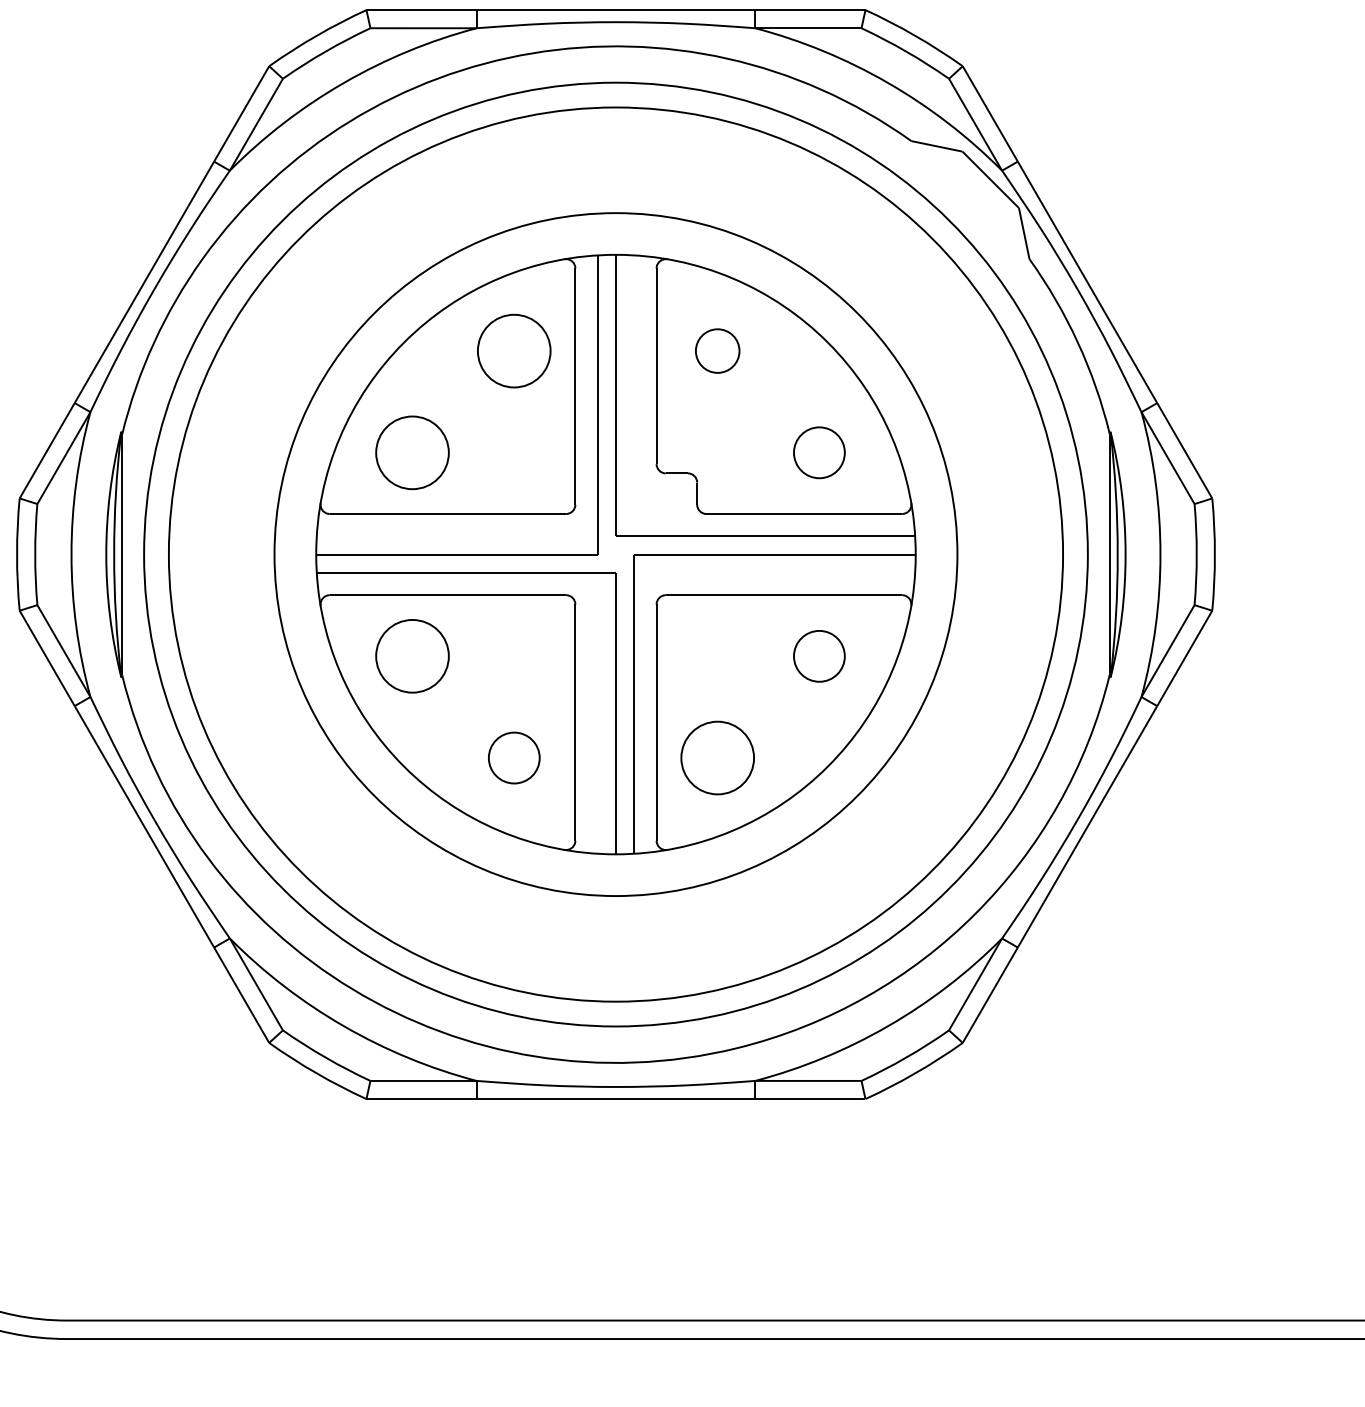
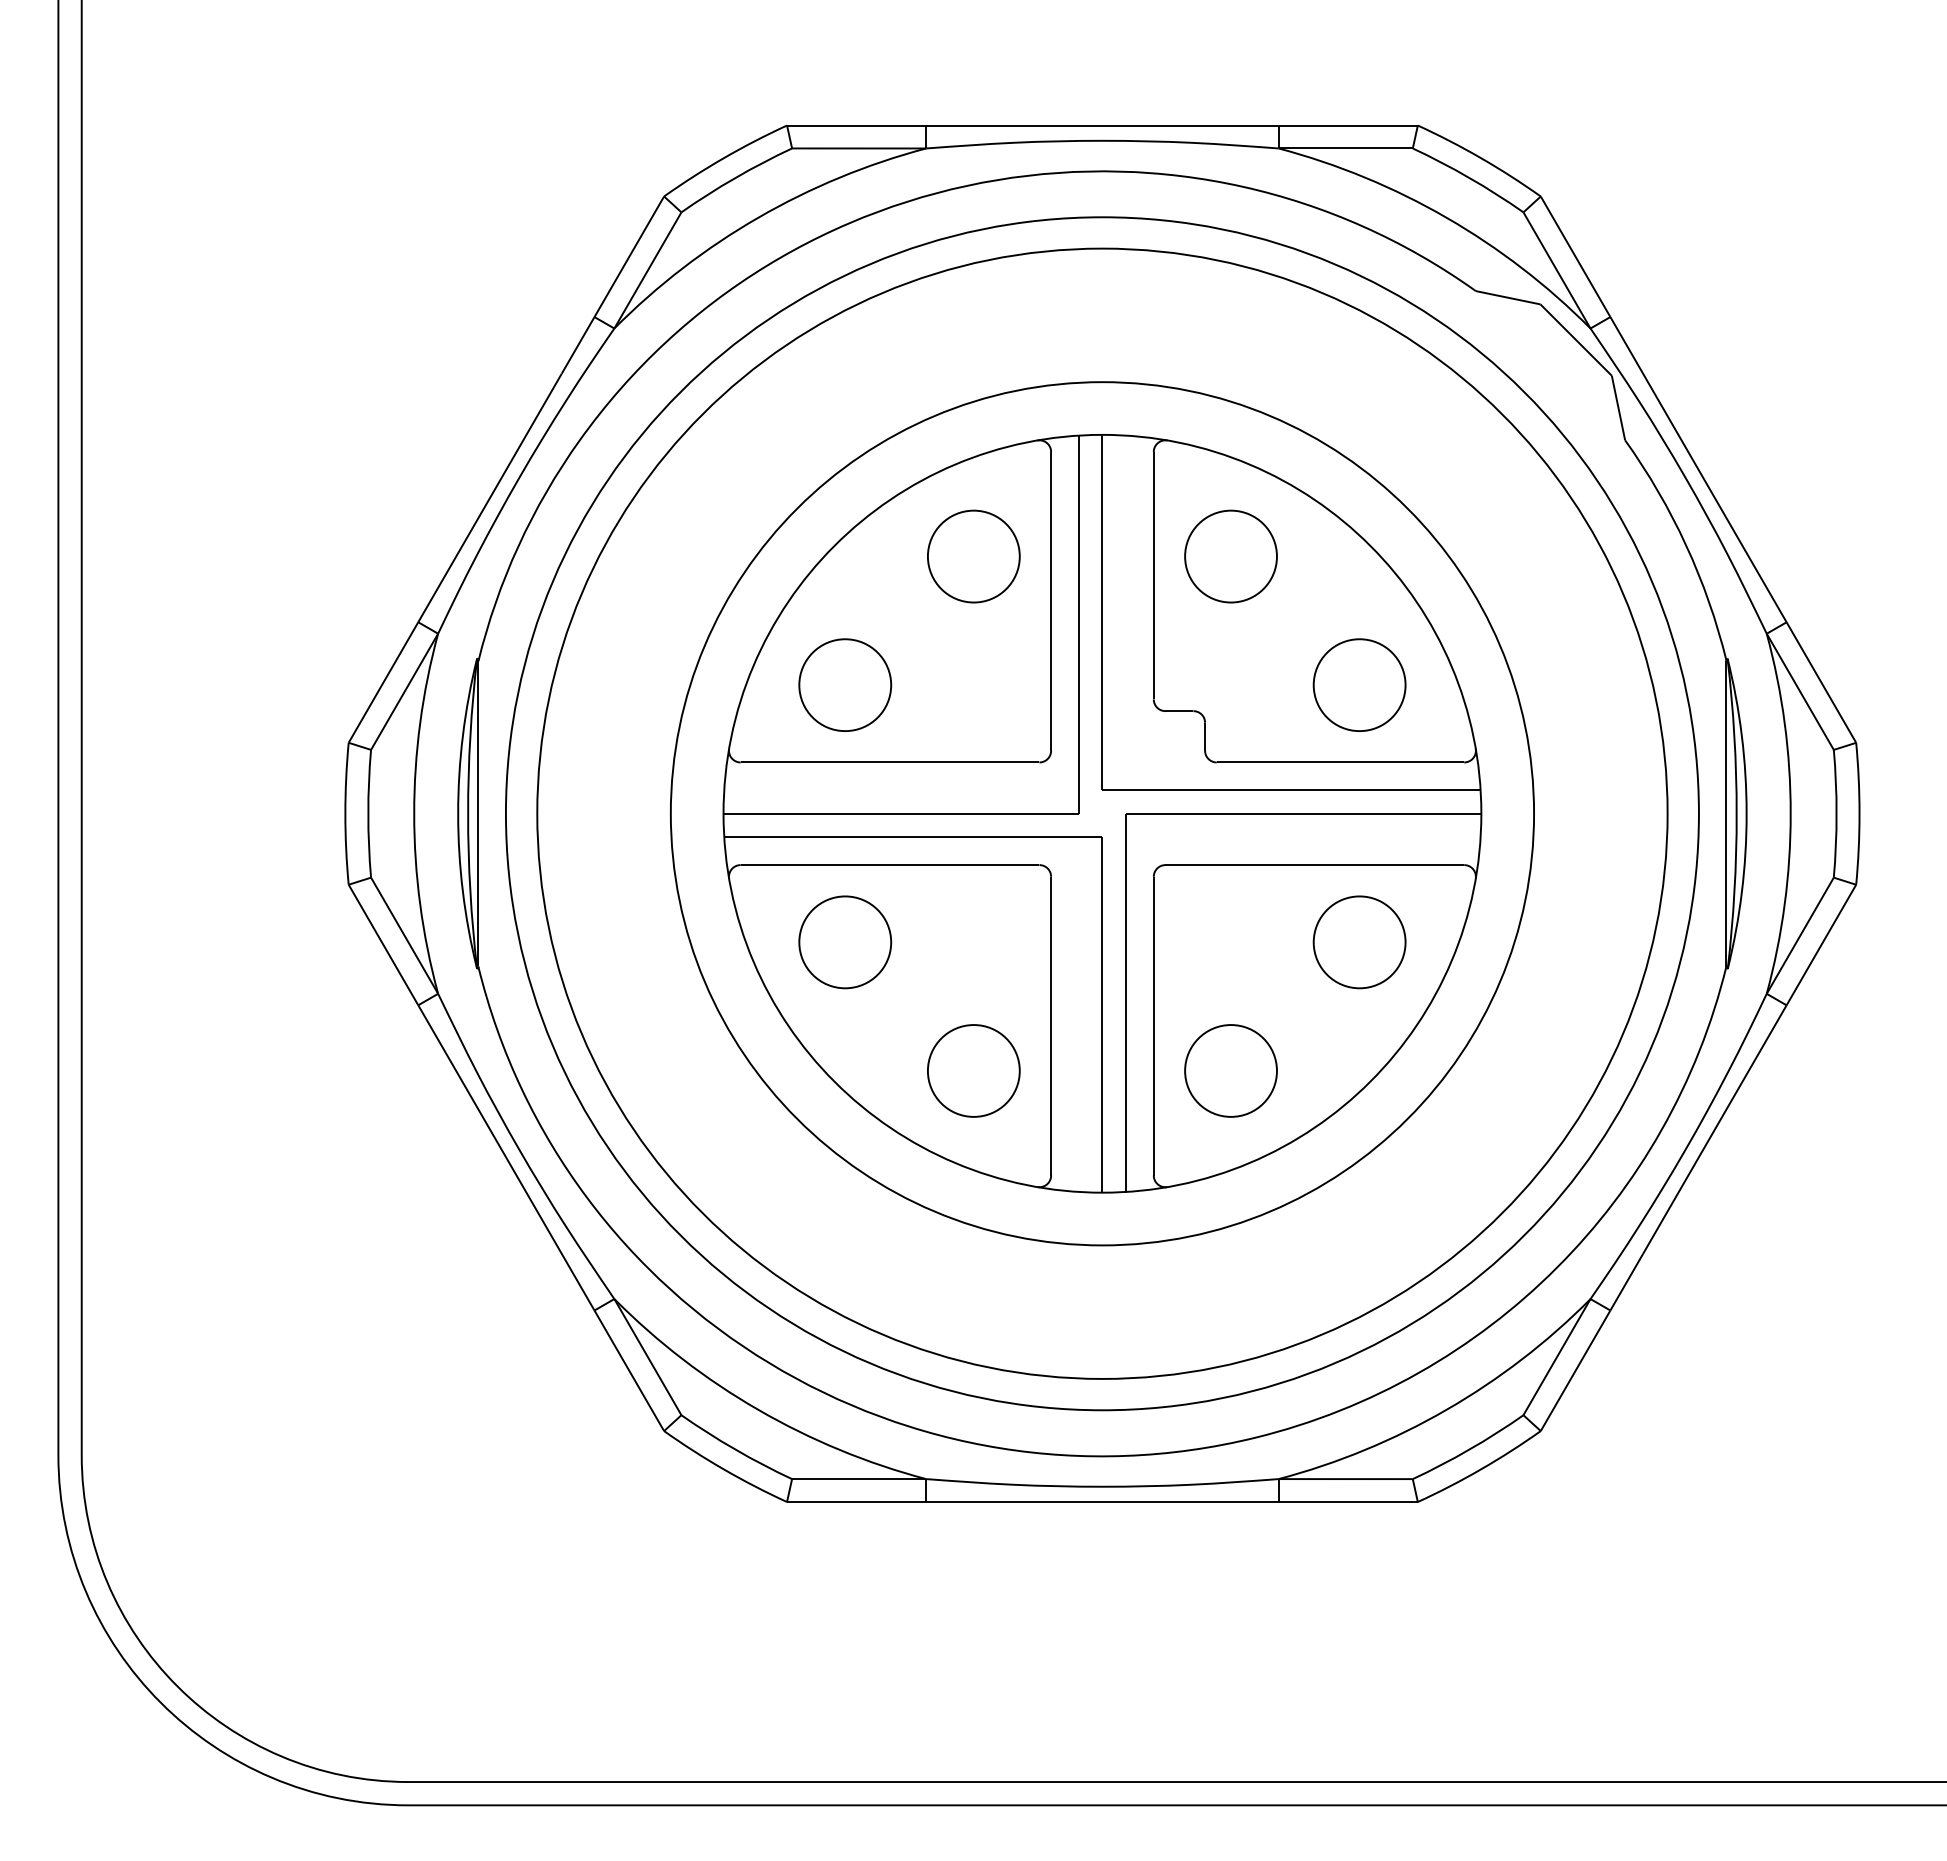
part: (717, 351) -> (1230, 556), size x1.67
part: (819, 452) -> (1359, 684), size x1.43
part: (819, 656) -> (1359, 942), size x1.43
part: (513, 757) -> (973, 1070), size x1.43

